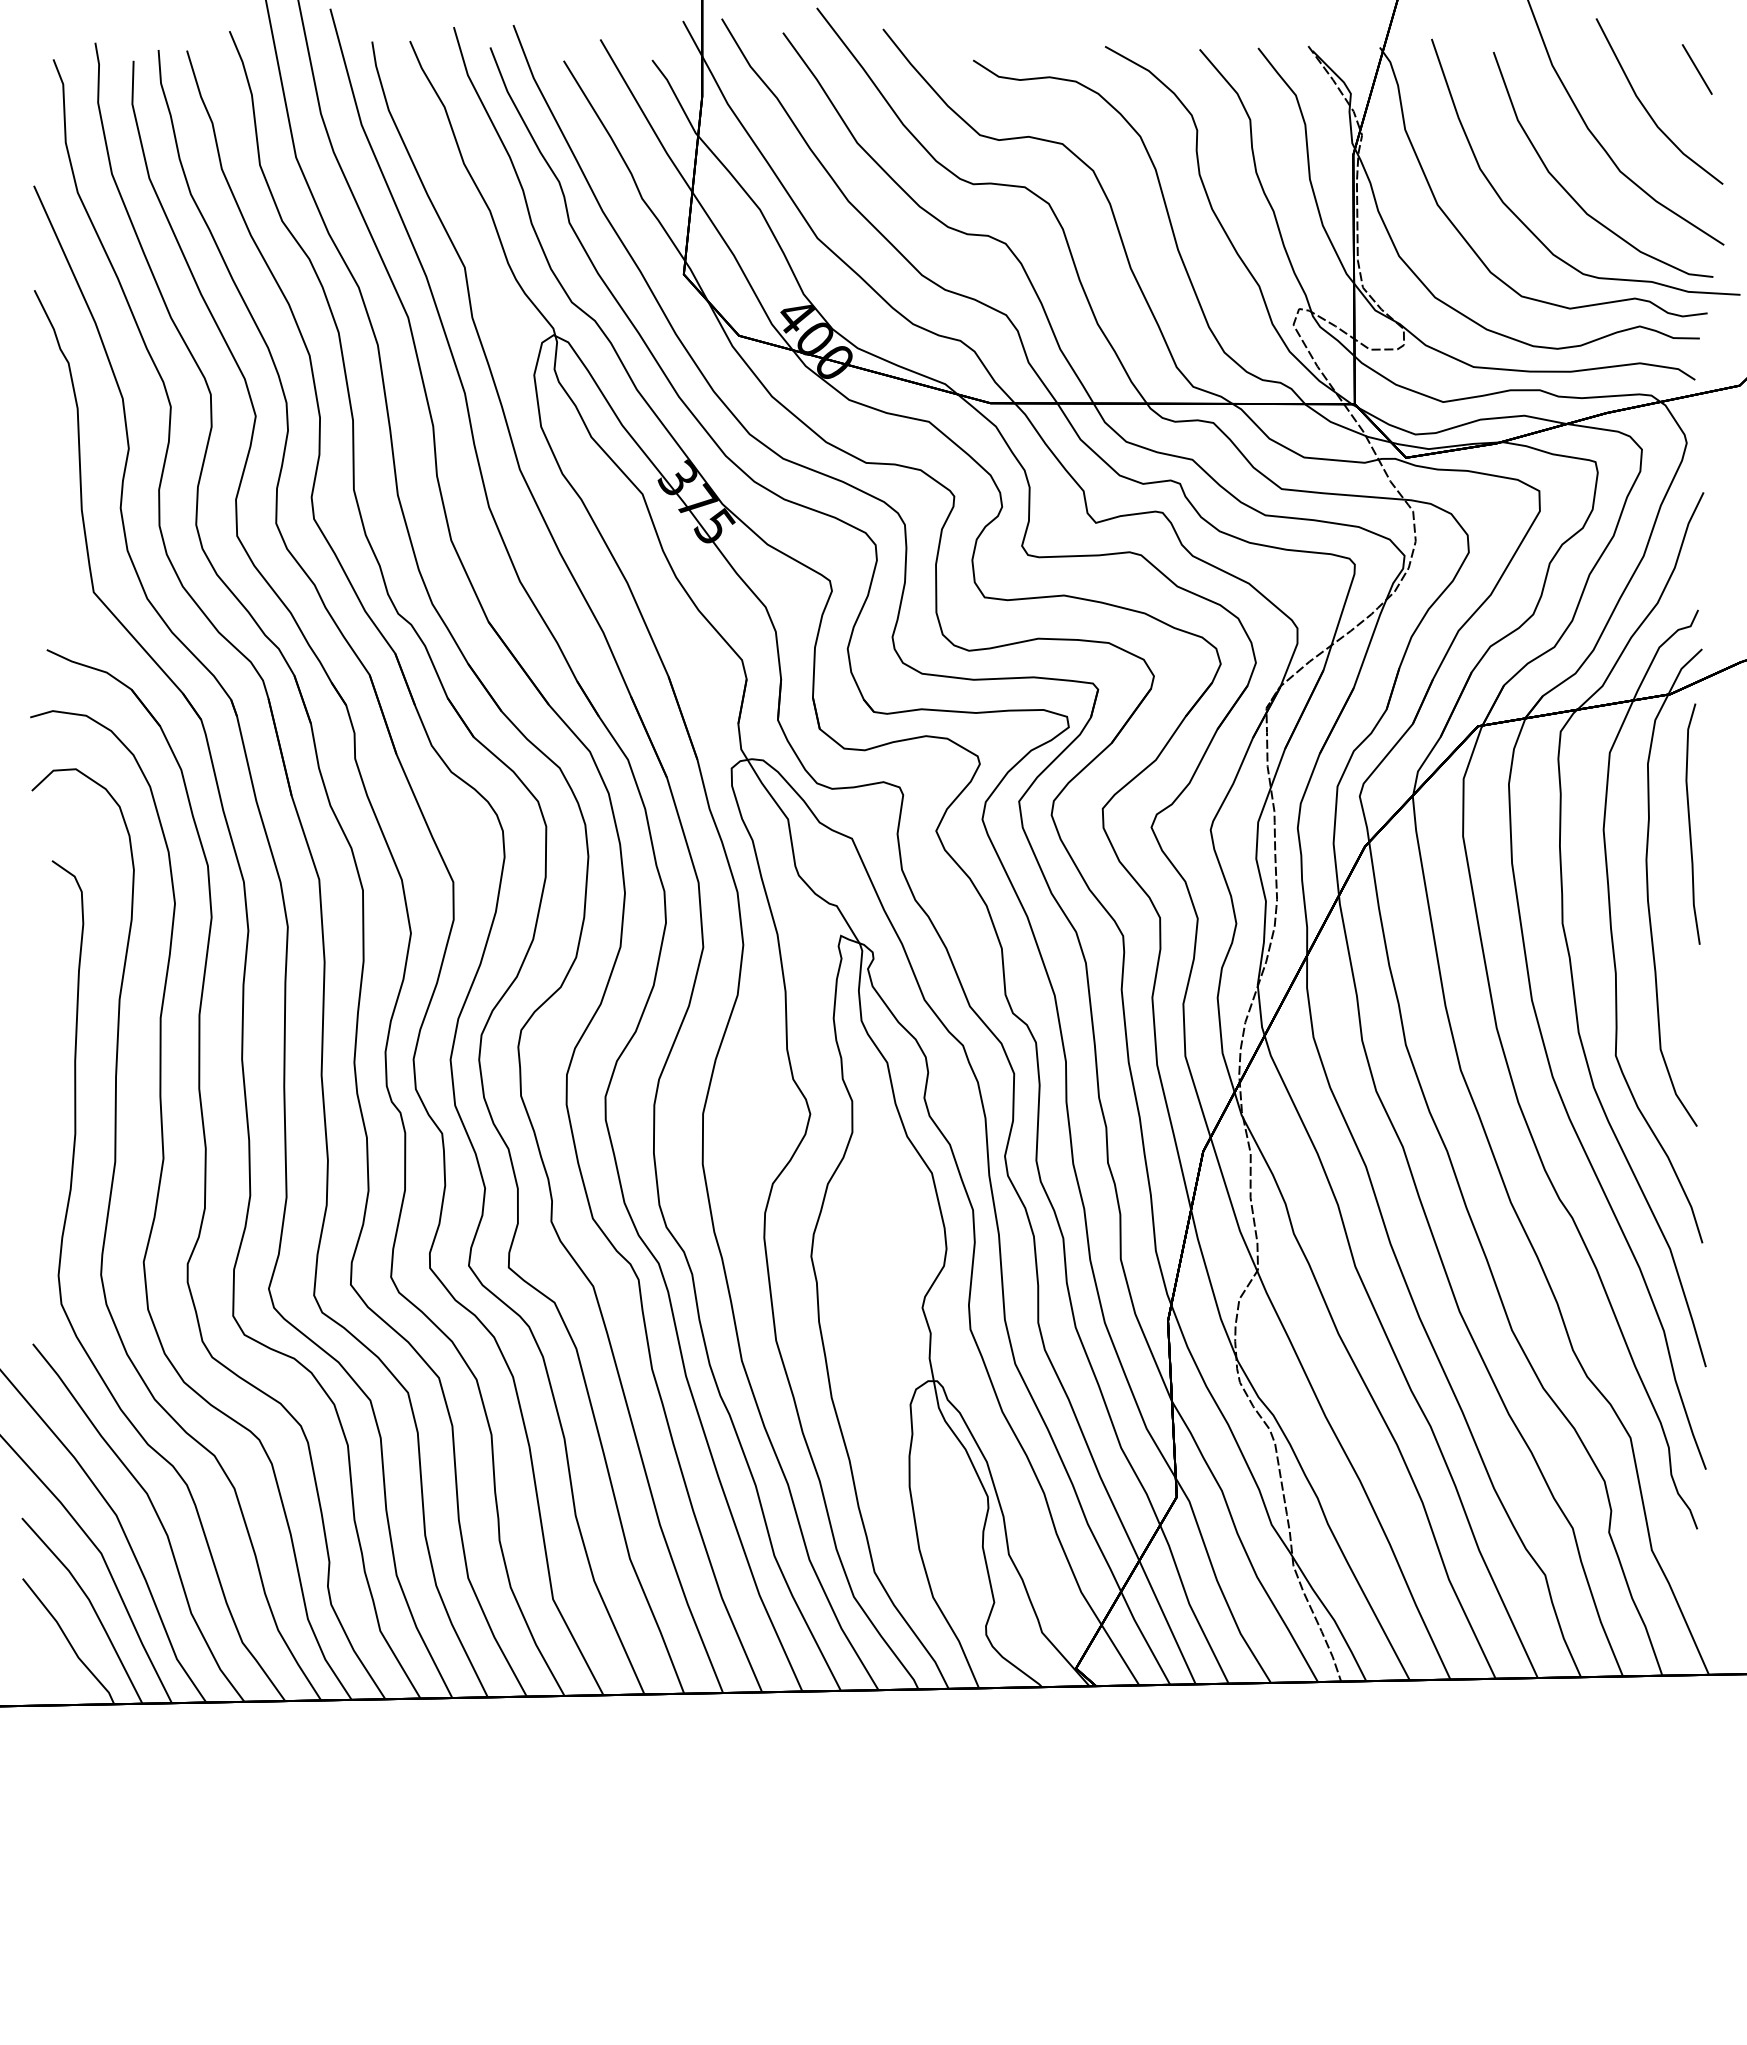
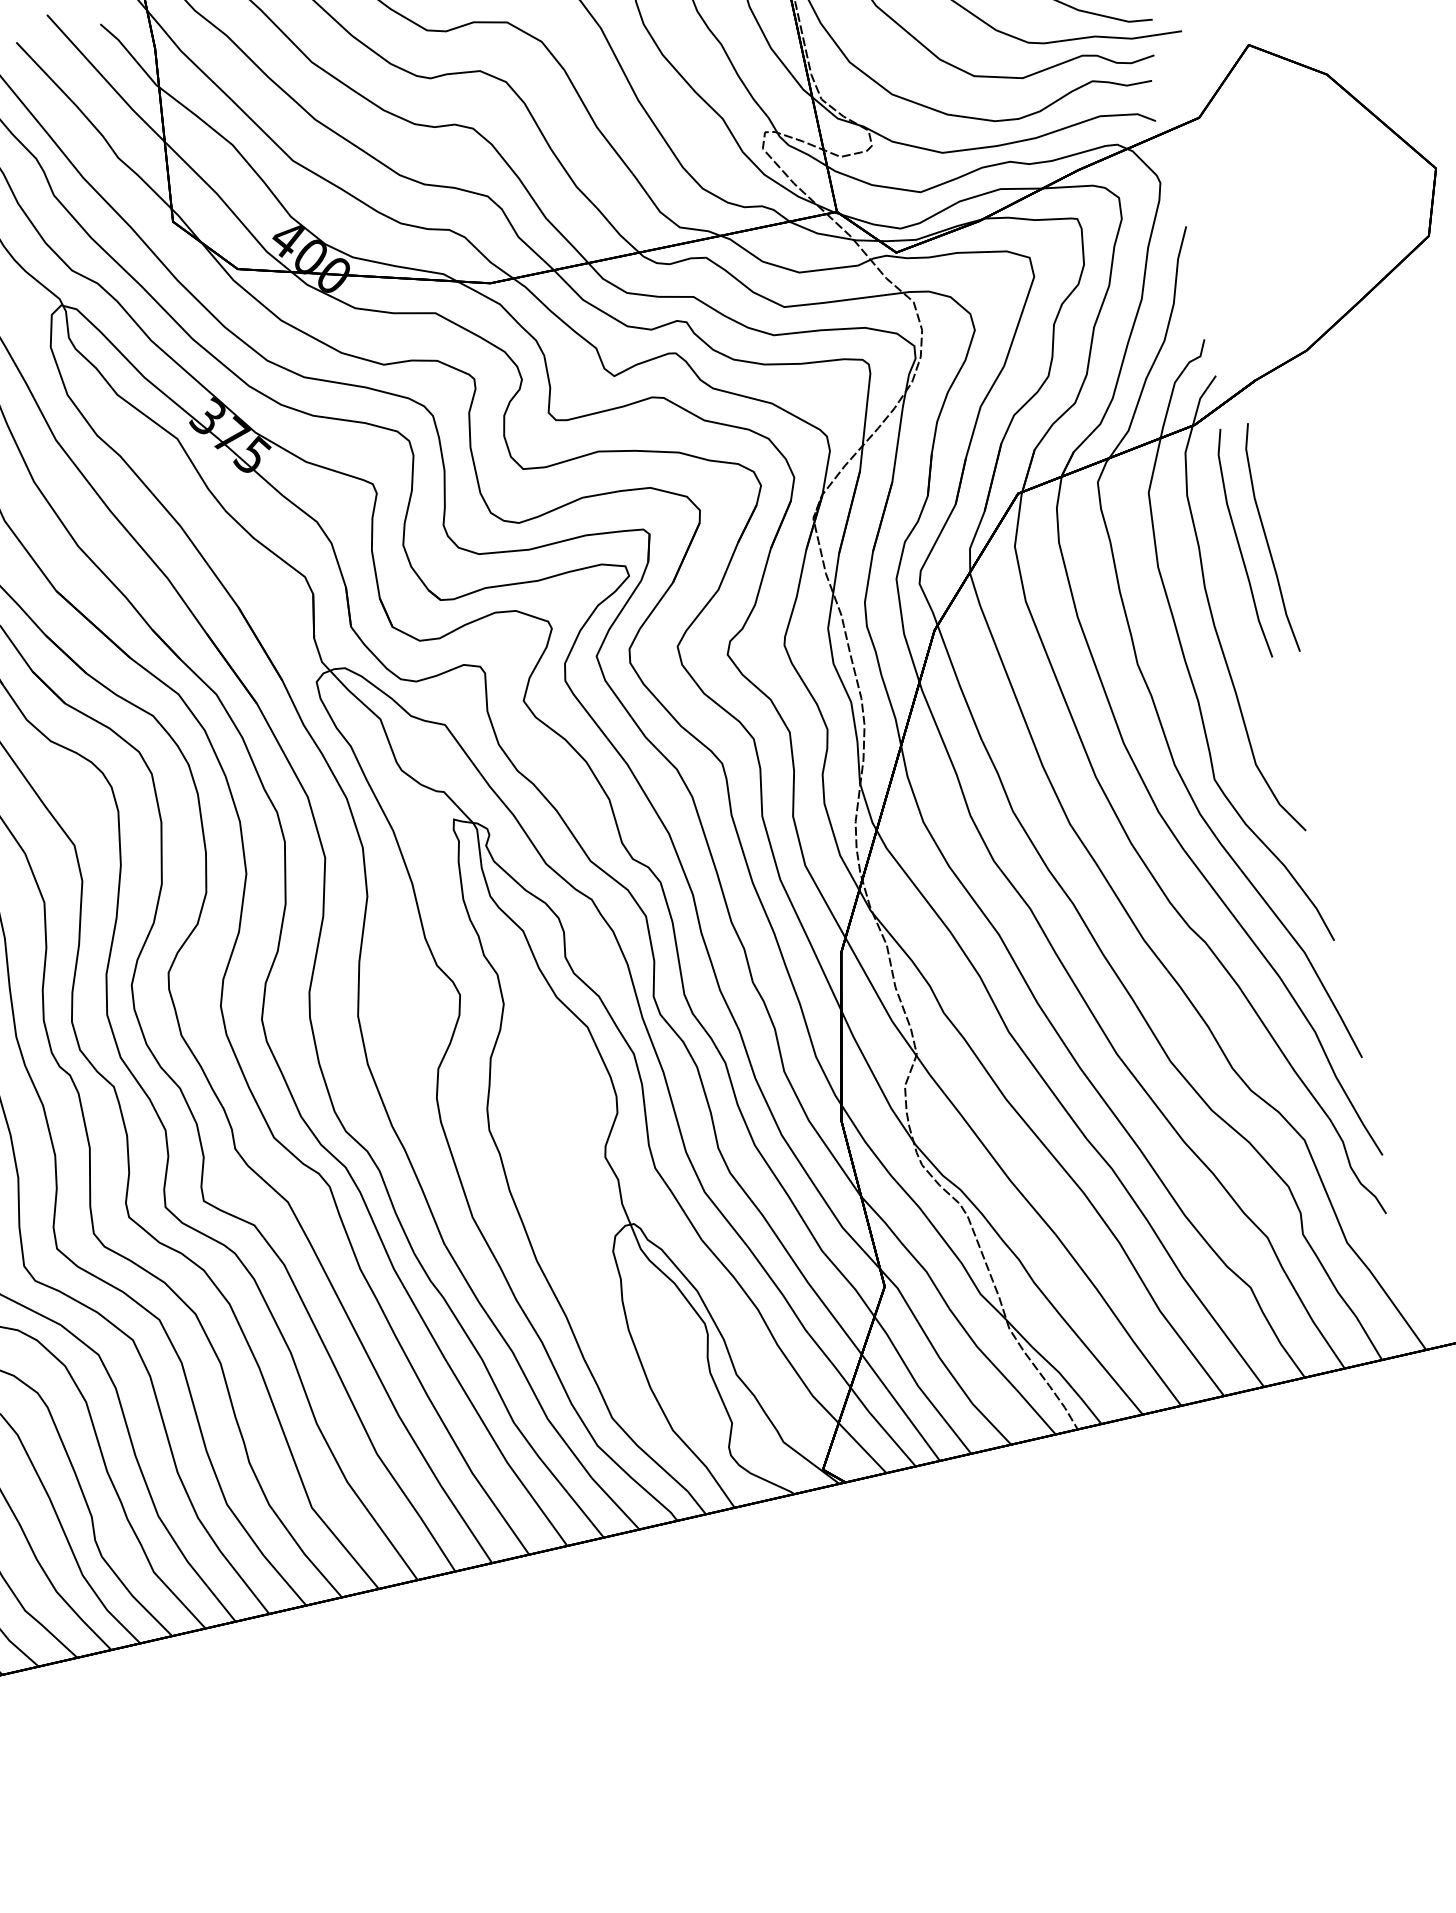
curve: (1719, 823) -> (1267, 538), added

